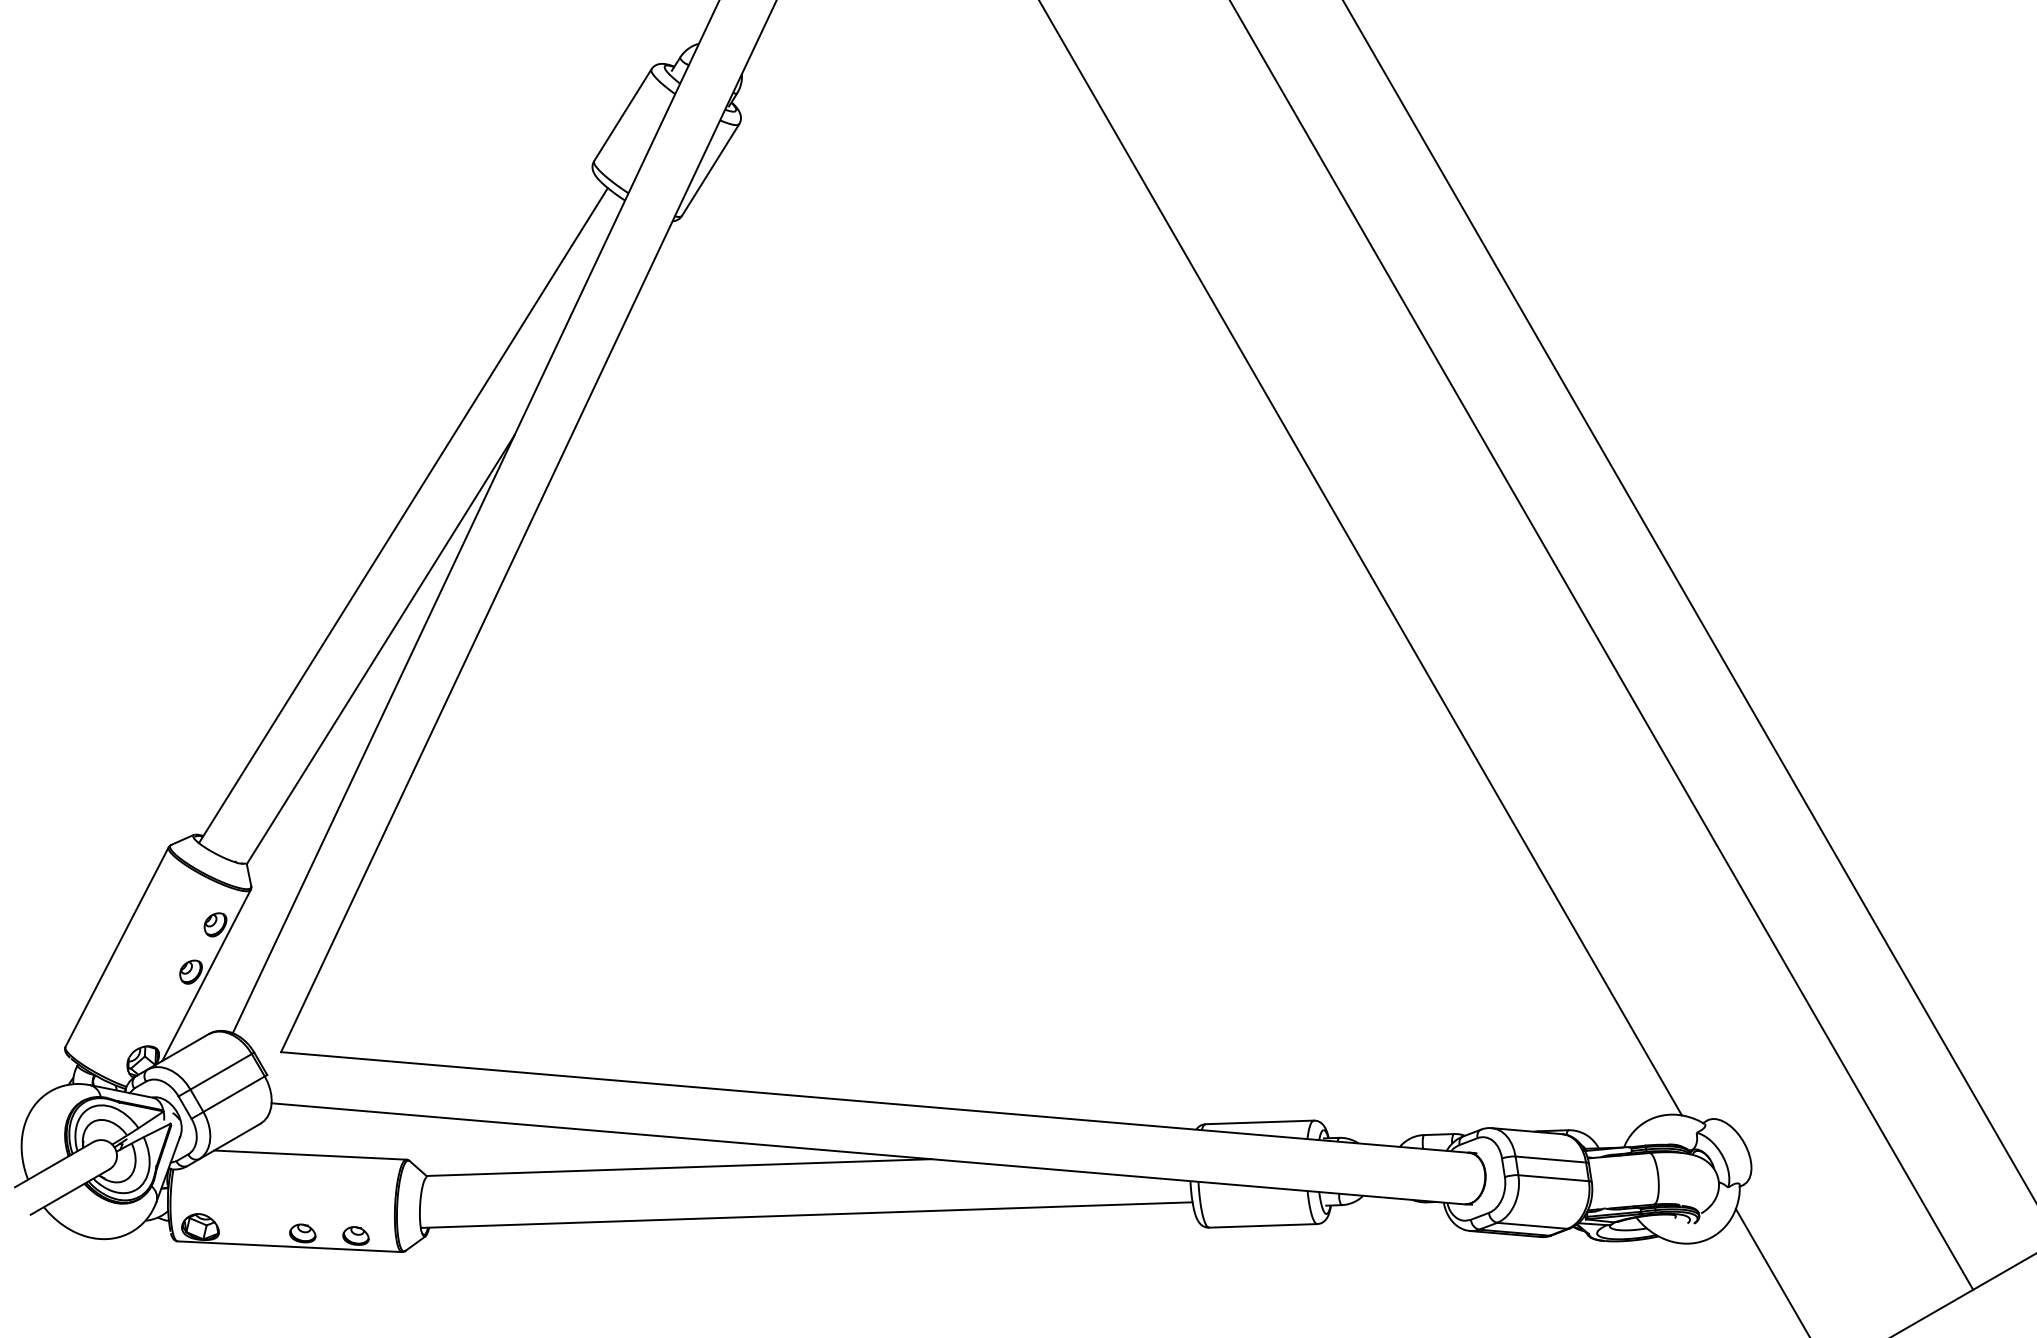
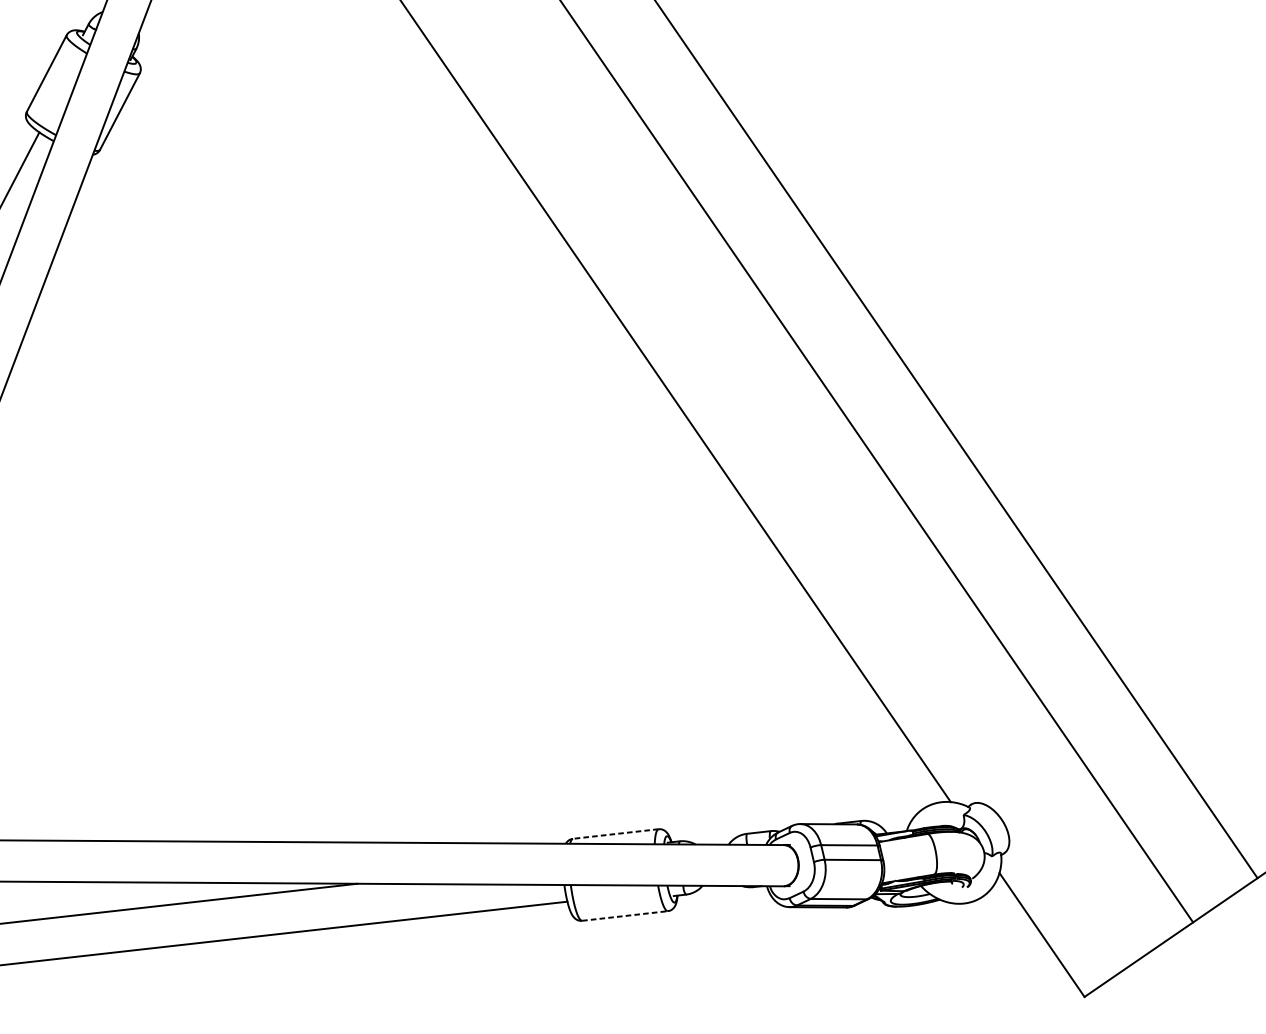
line: (1259, 1122) -> (615, 834), solid -> dashed
line: (1263, 1225) -> (625, 915), solid -> dashed

